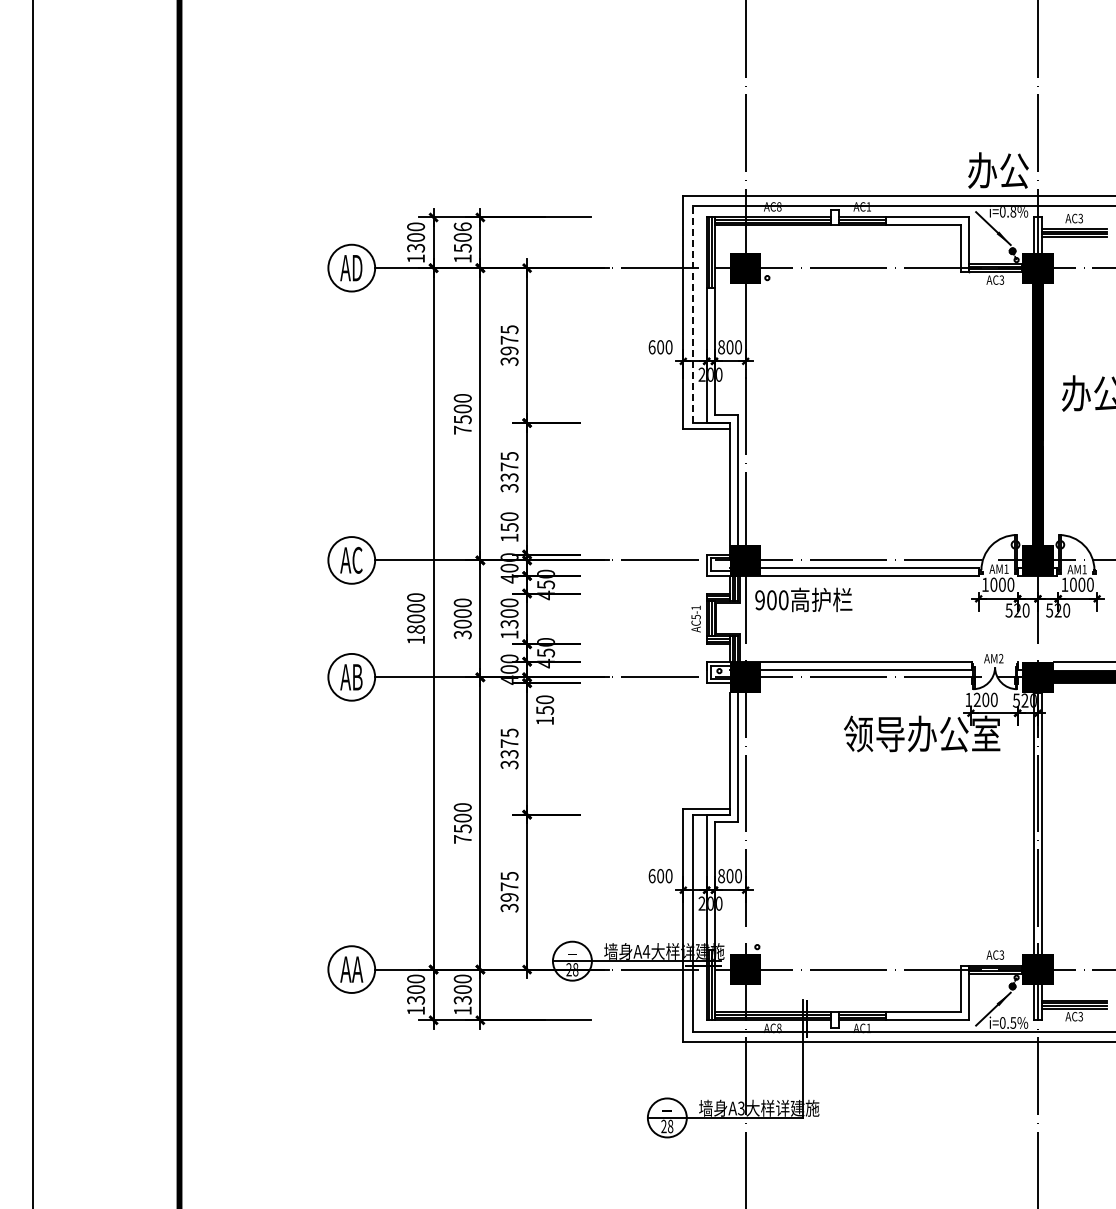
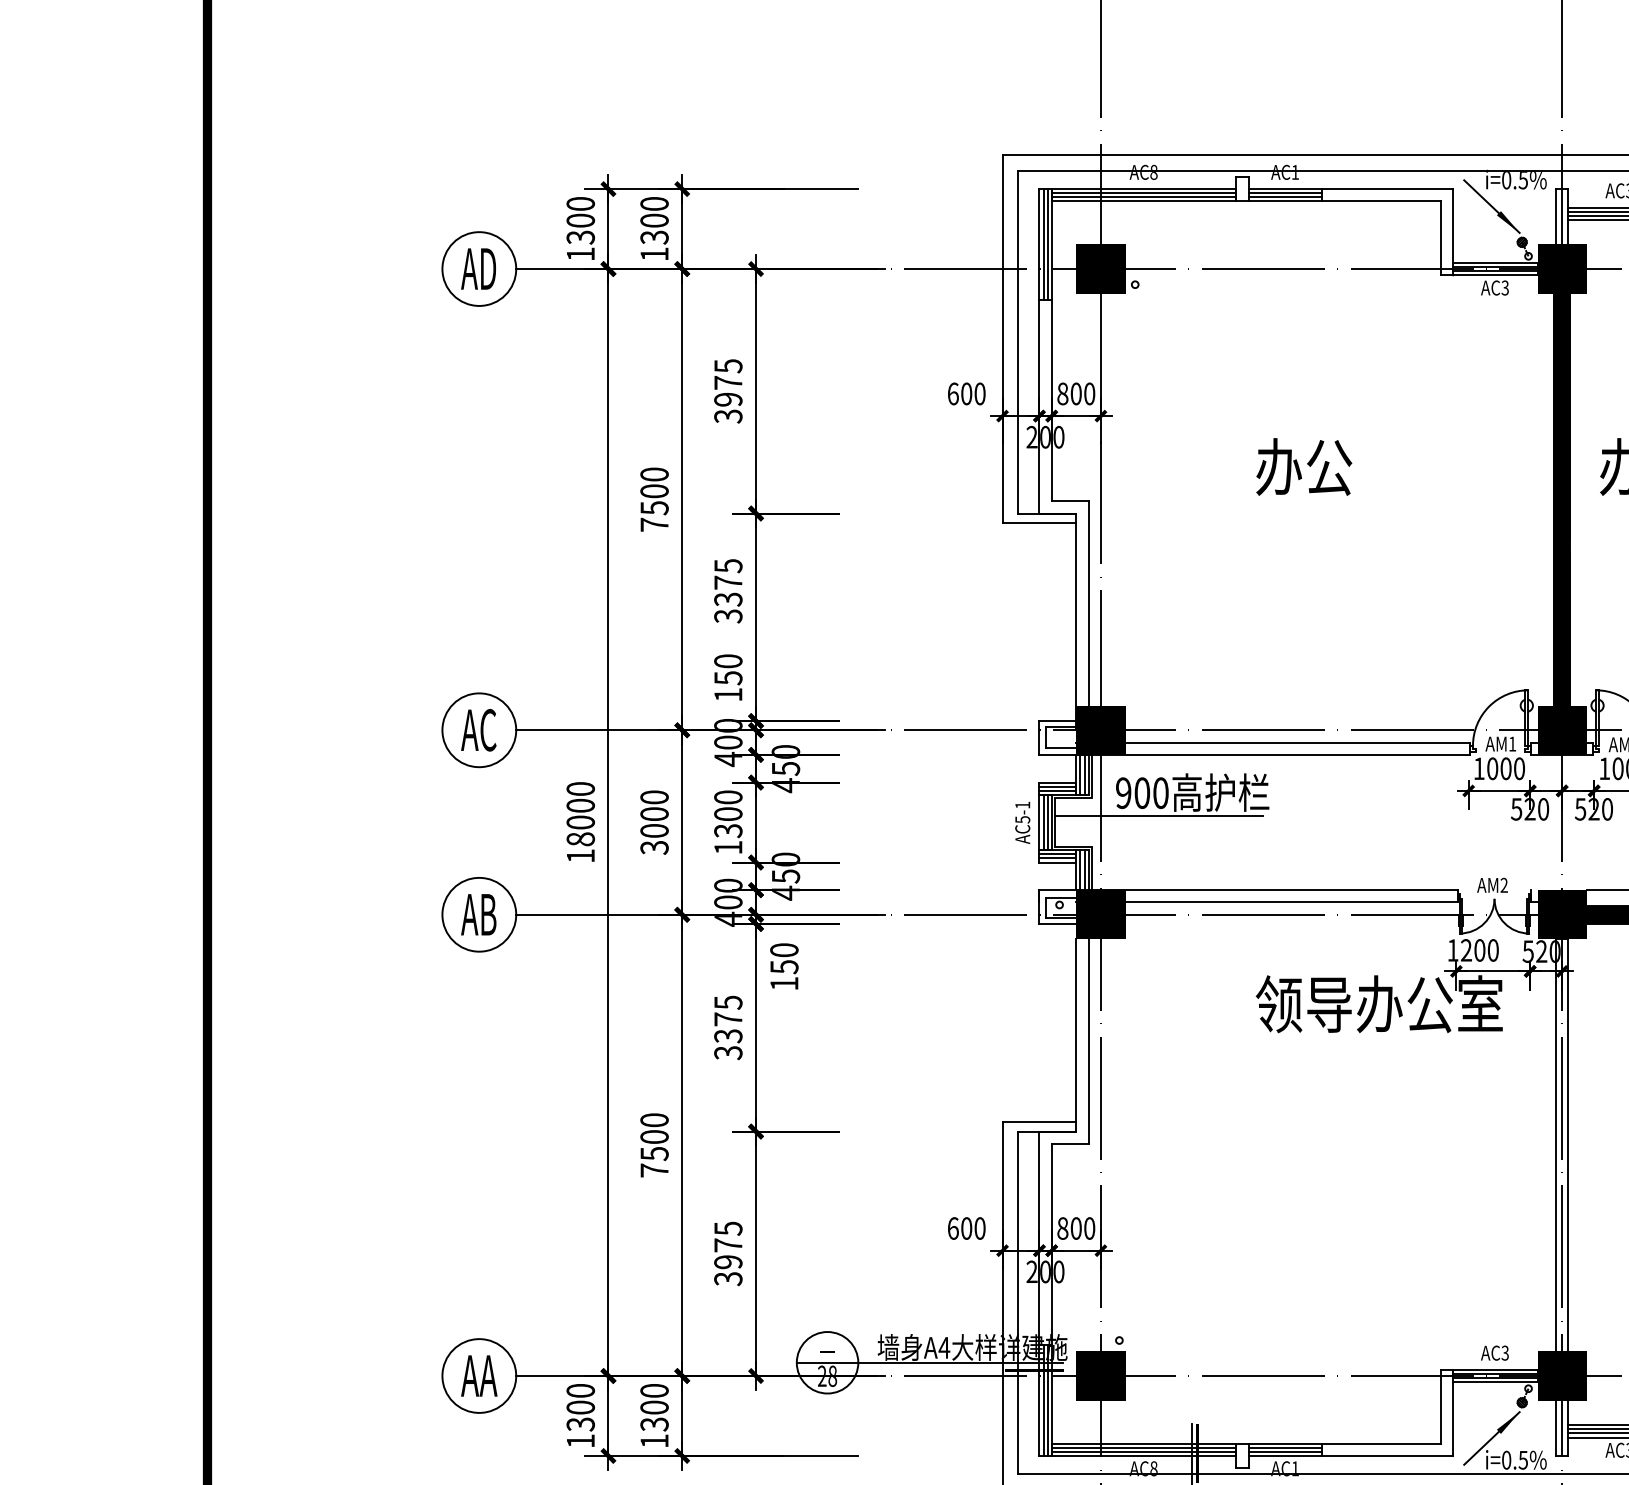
text: (998, 170) -> (1304, 466), moved
text: (1013, 212) -> (1523, 181), i=0.8% -> i=0.5%
text: (462, 237) -> (654, 220), 1506 -> 1300
line: (693, 314) -> (1018, 342), dashed -> solid
line: (782, 614) -> (1159, 815), added

